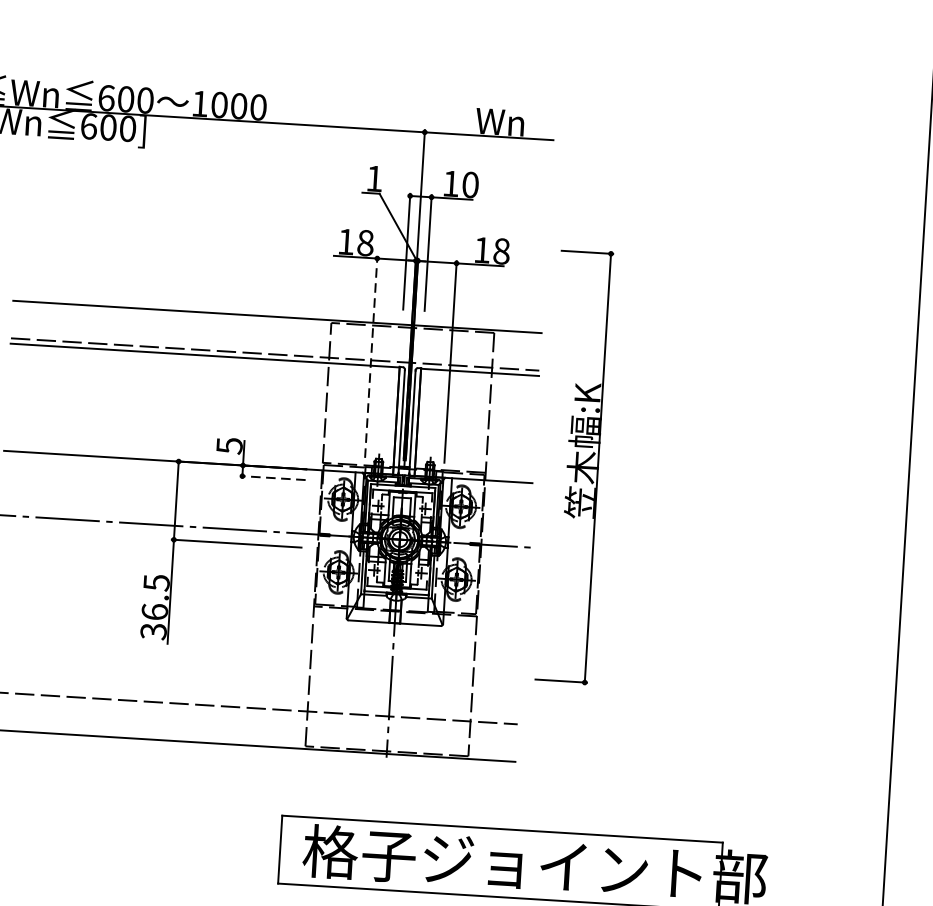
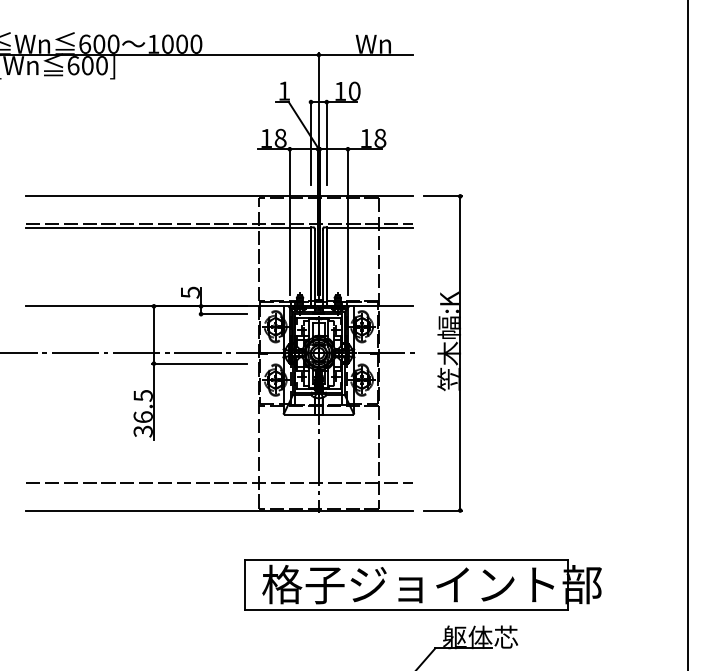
line: (370, 357) -> (289, 221), dashed -> solid
part: (573, 466) -> (442, 353), moved
line: (272, 478) -> (223, 314), dashed -> solid

